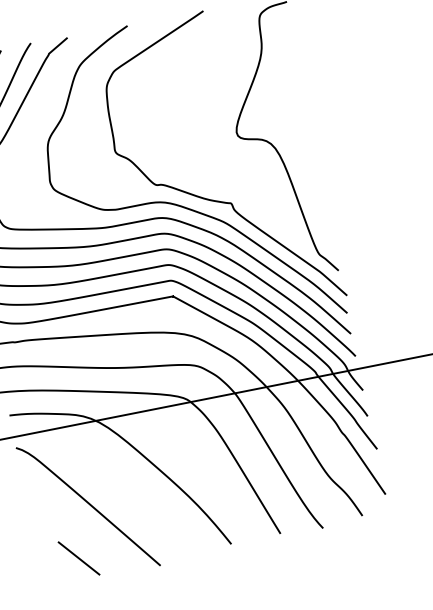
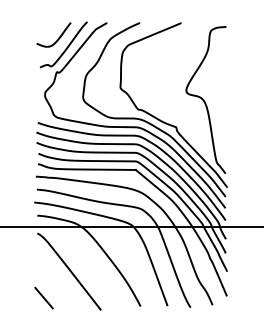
line: (77, 557) -> (43, 297), moved

